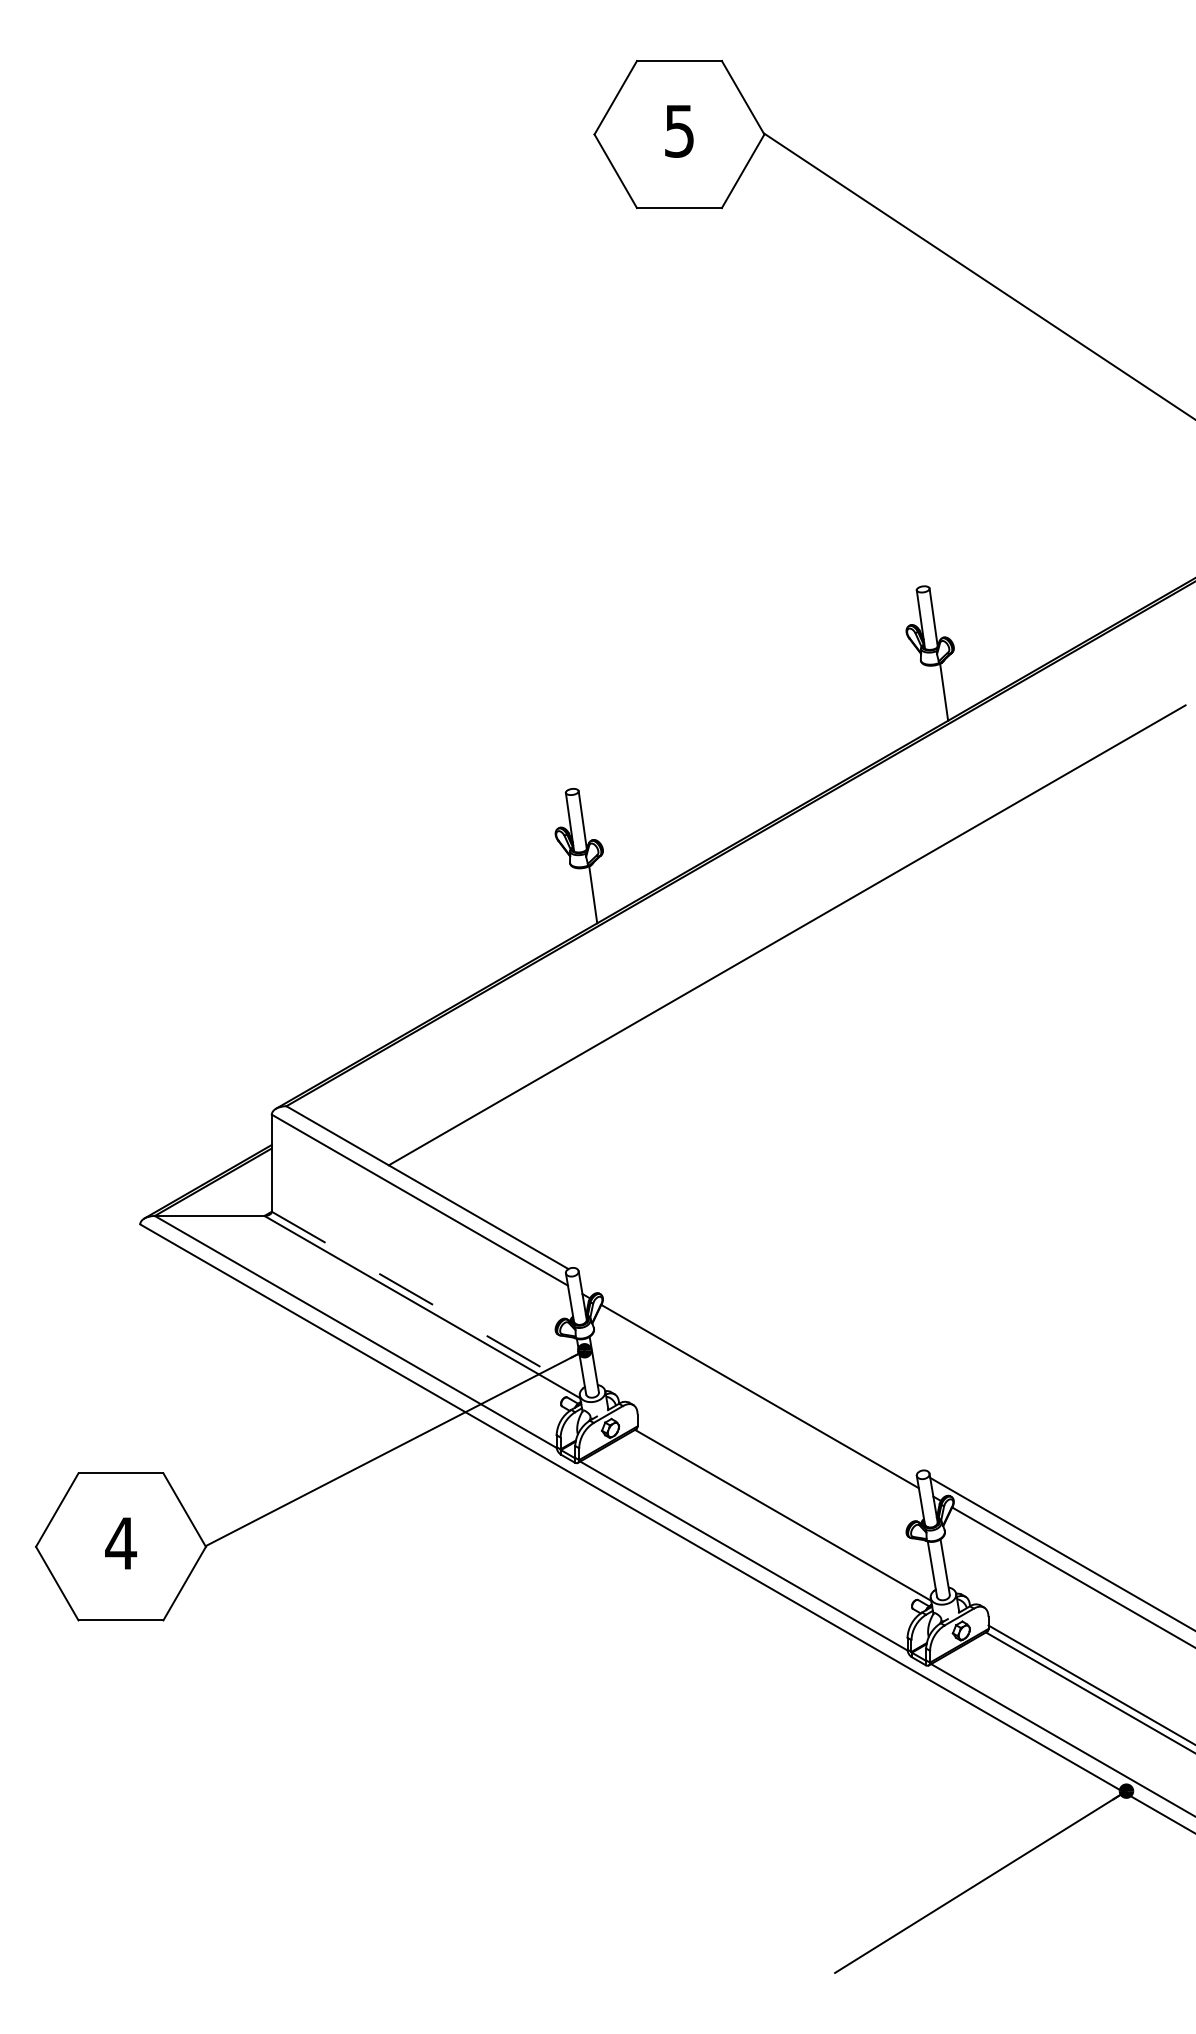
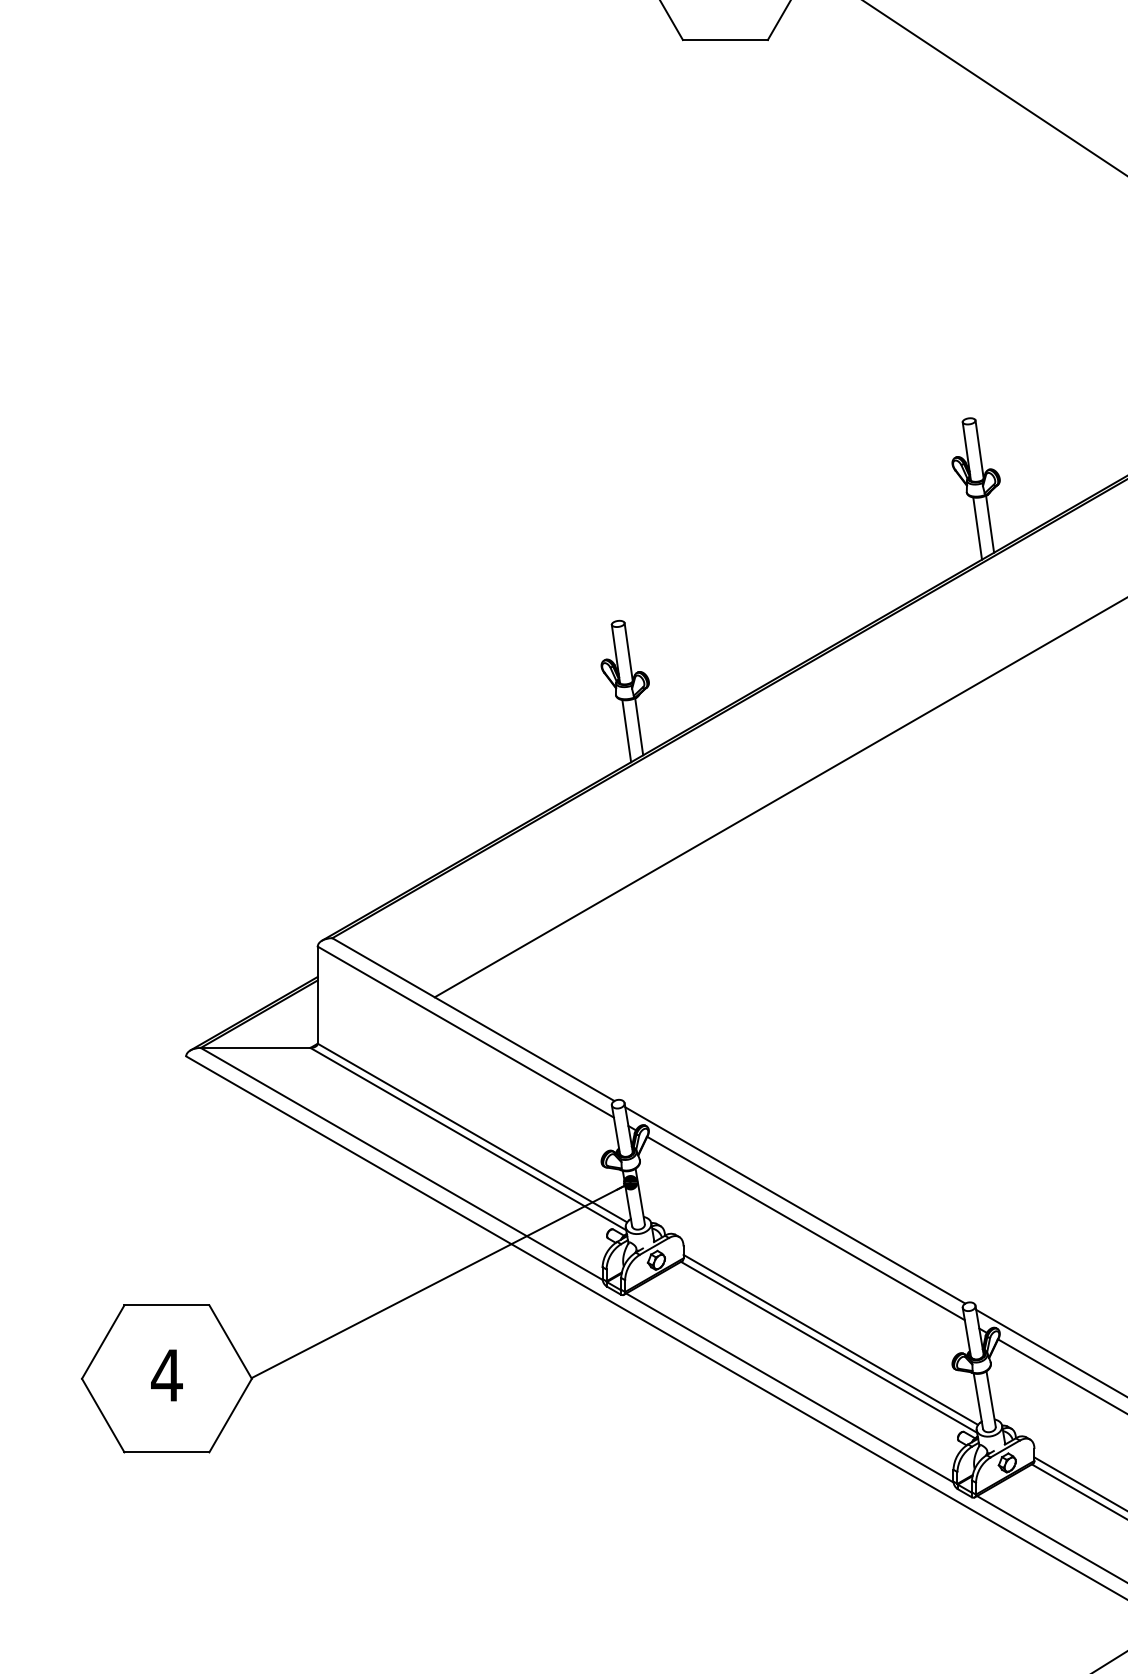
line: (931, 696) -> (977, 528), added
line: (580, 899) -> (626, 731), added
line: (426, 1301) -> (472, 1133), dashed -> solid
line: (749, 1373) -> (795, 1205), added
line: (784, 1507) -> (830, 1339), added

